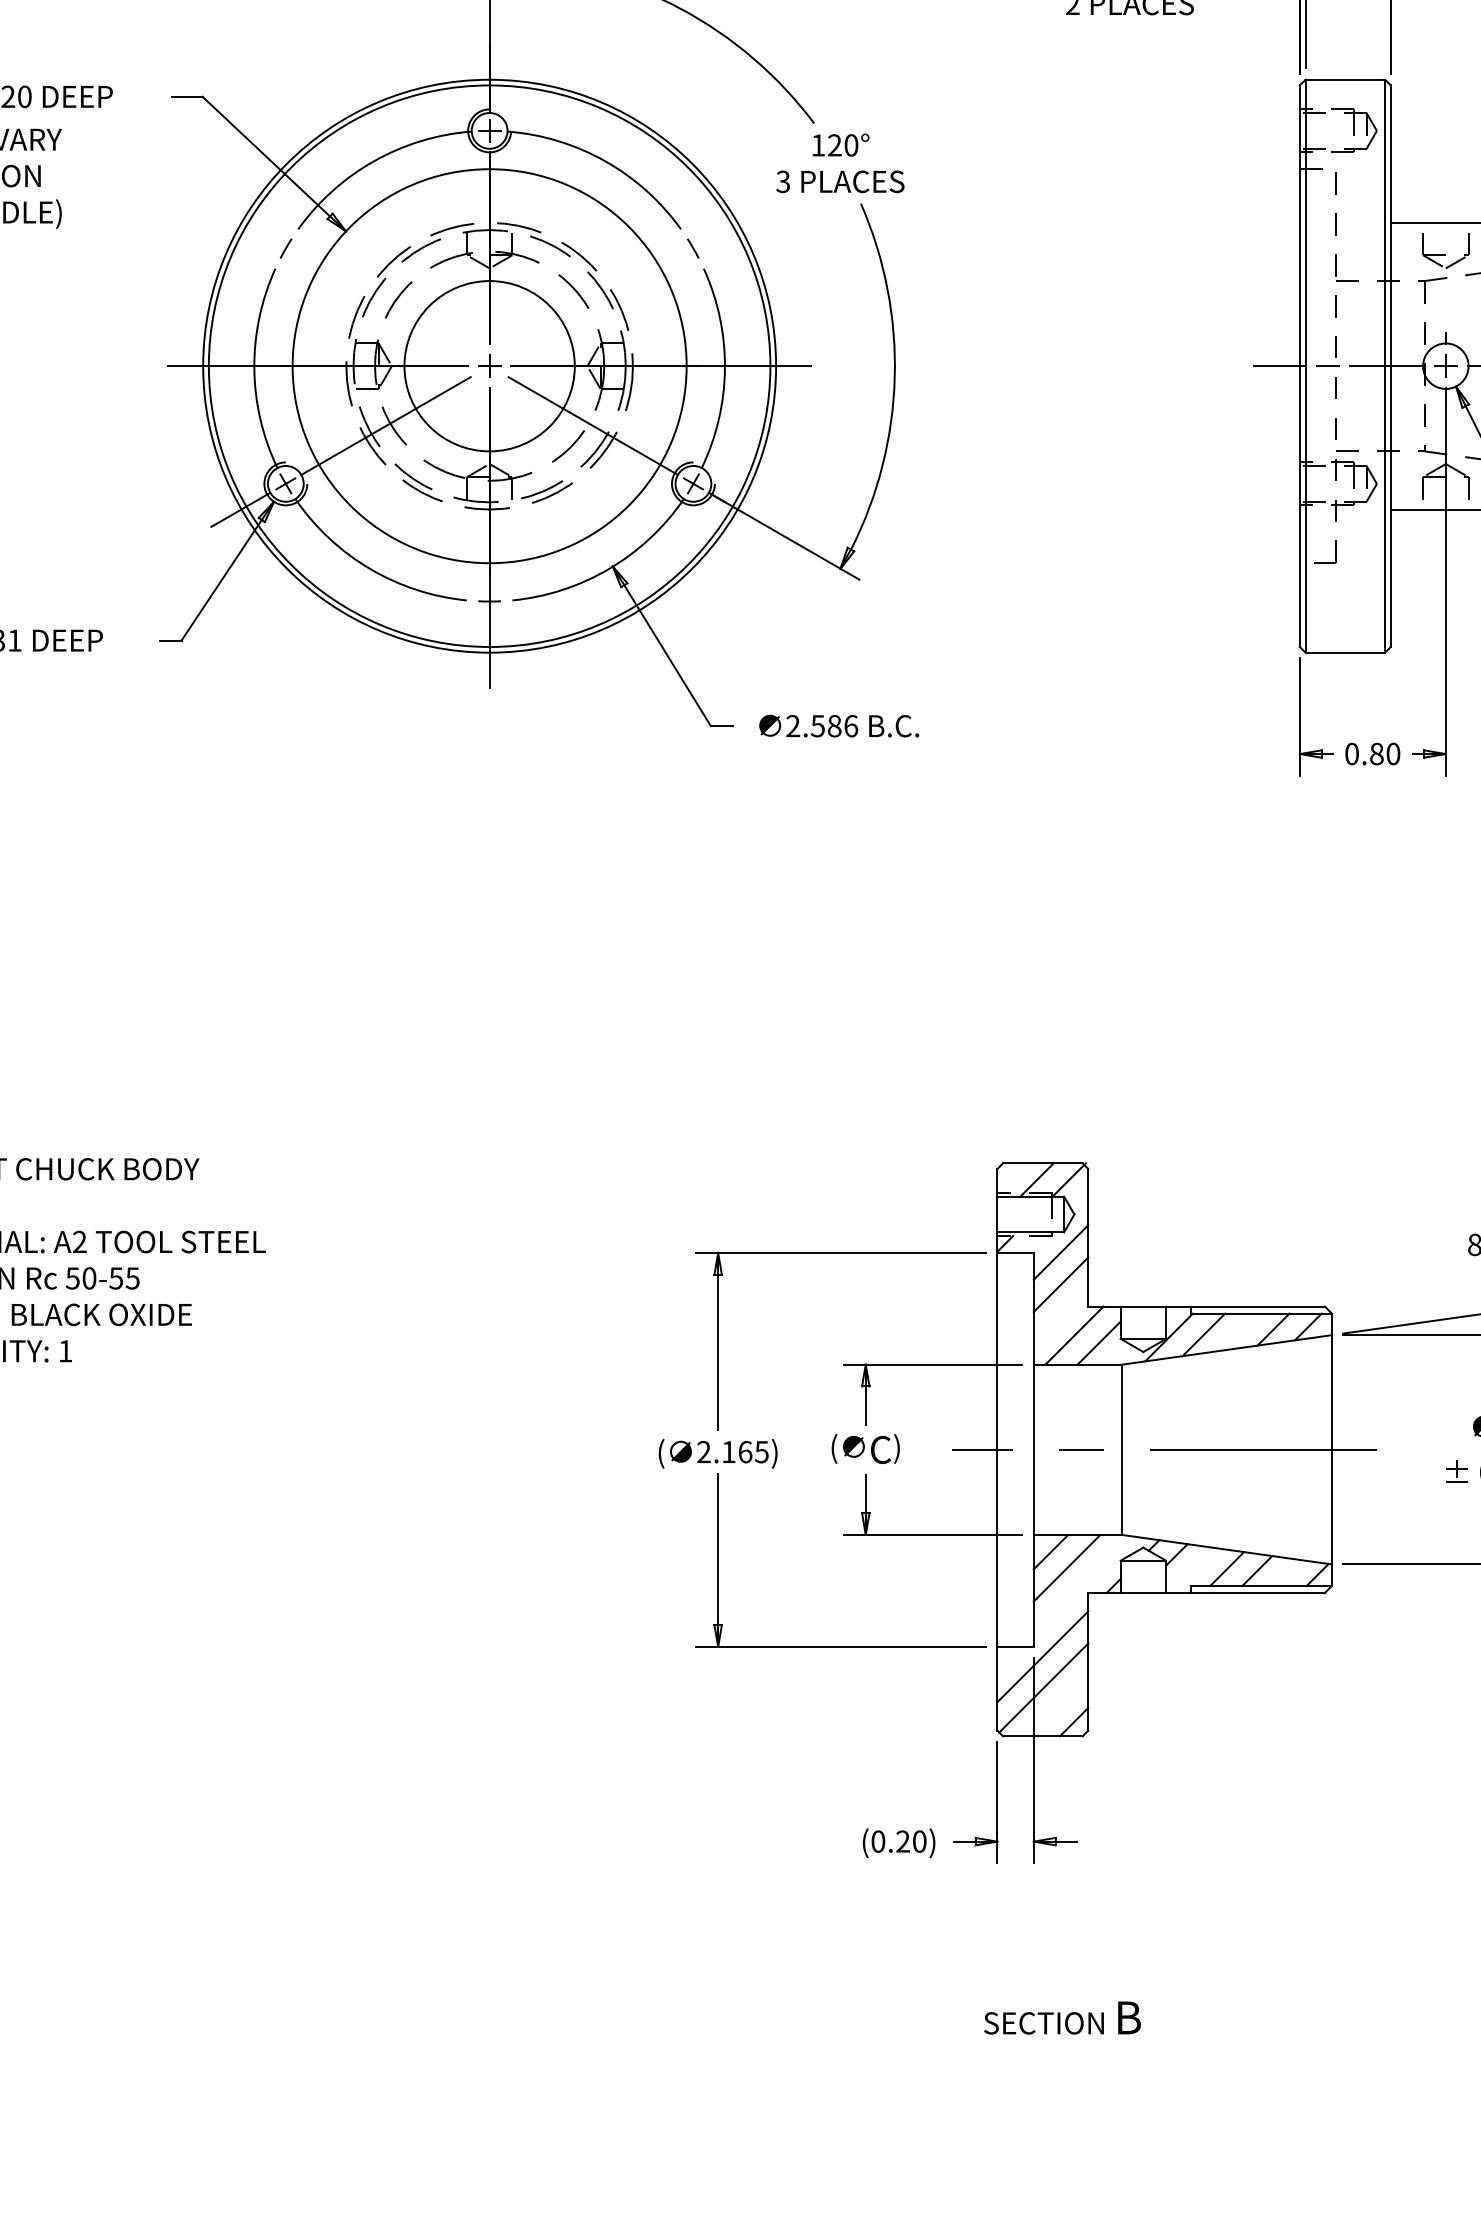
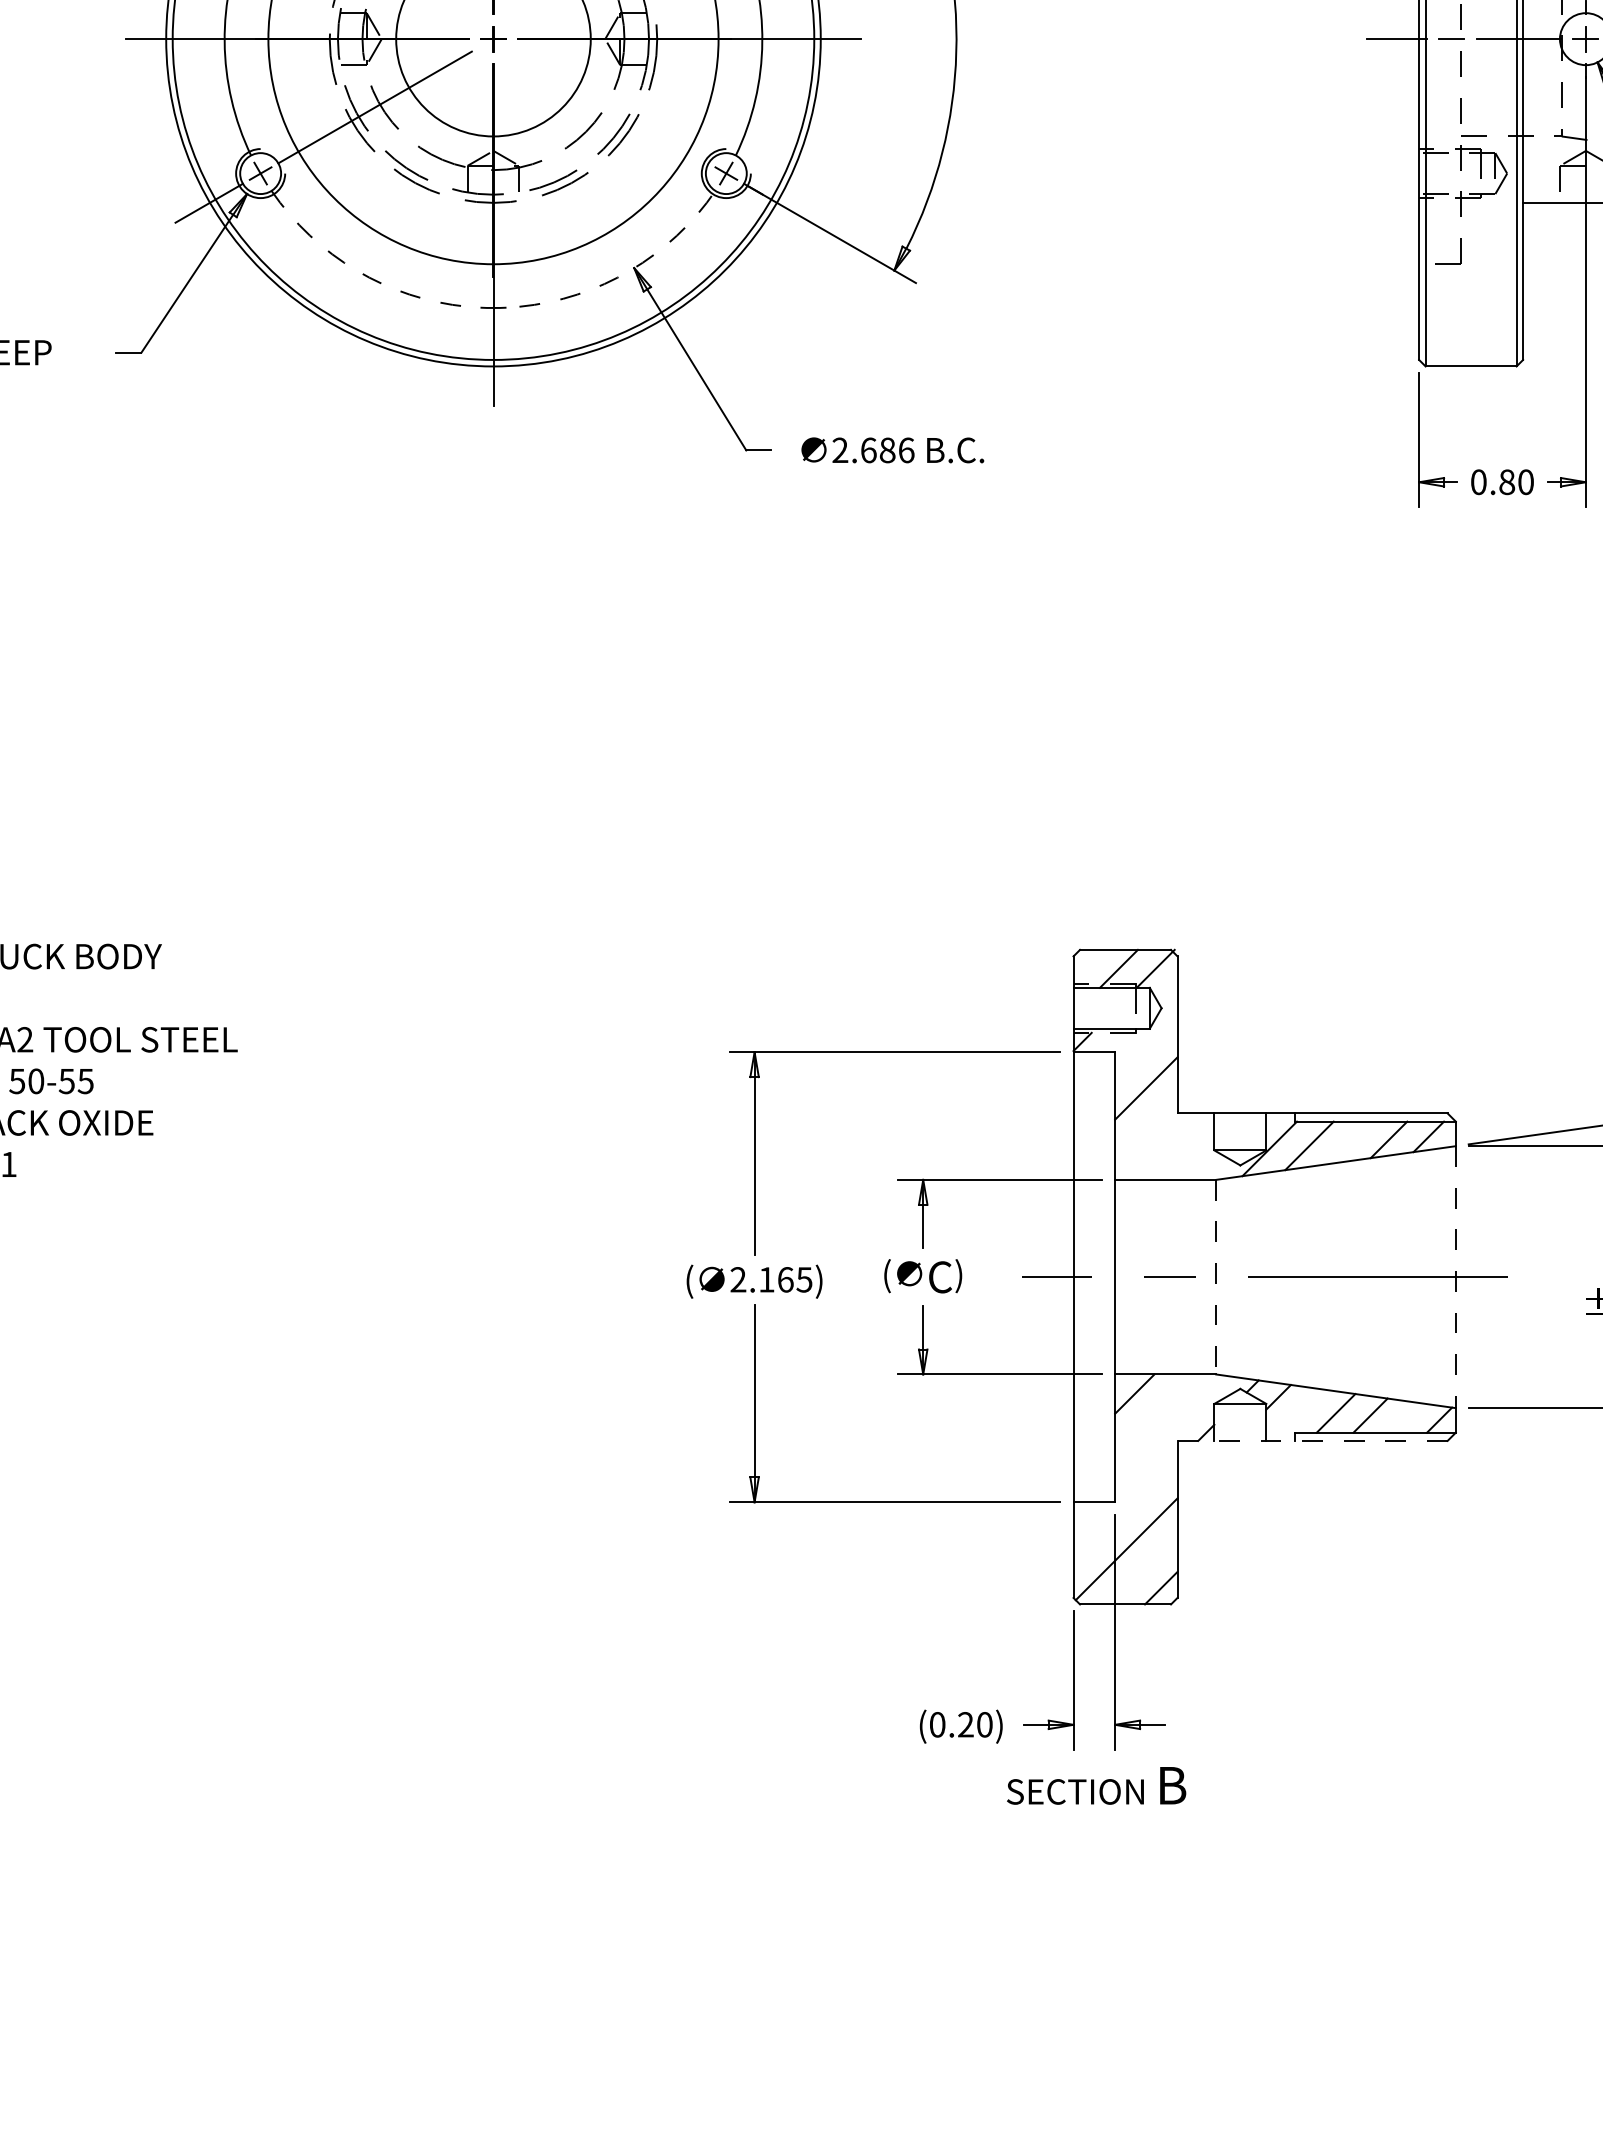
line: (592, 425) -> (610, 106), removed
arc: (369, 568) -> (356, 270), solid -> dashed
arc: (609, 568) -> (630, 270), solid -> dashed
text: (818, 726) -> (869, 450), 2.586 -> 2.686
line: (1060, 1252) -> (1145, 1051), removed
line: (1074, 1335) -> (1161, 1146), removed
line: (1098, 1342) -> (1189, 1154), removed
line: (1331, 1449) -> (1455, 1276), solid -> dashed
line: (1122, 1450) -> (1216, 1277), solid -> dashed
line: (1066, 1567) -> (1152, 1411), removed
line: (1207, 1593) -> (1313, 1441), solid -> dashed
line: (1042, 1656) -> (1125, 1513), removed
text: (1062, 2017) -> (1096, 1785), moved

